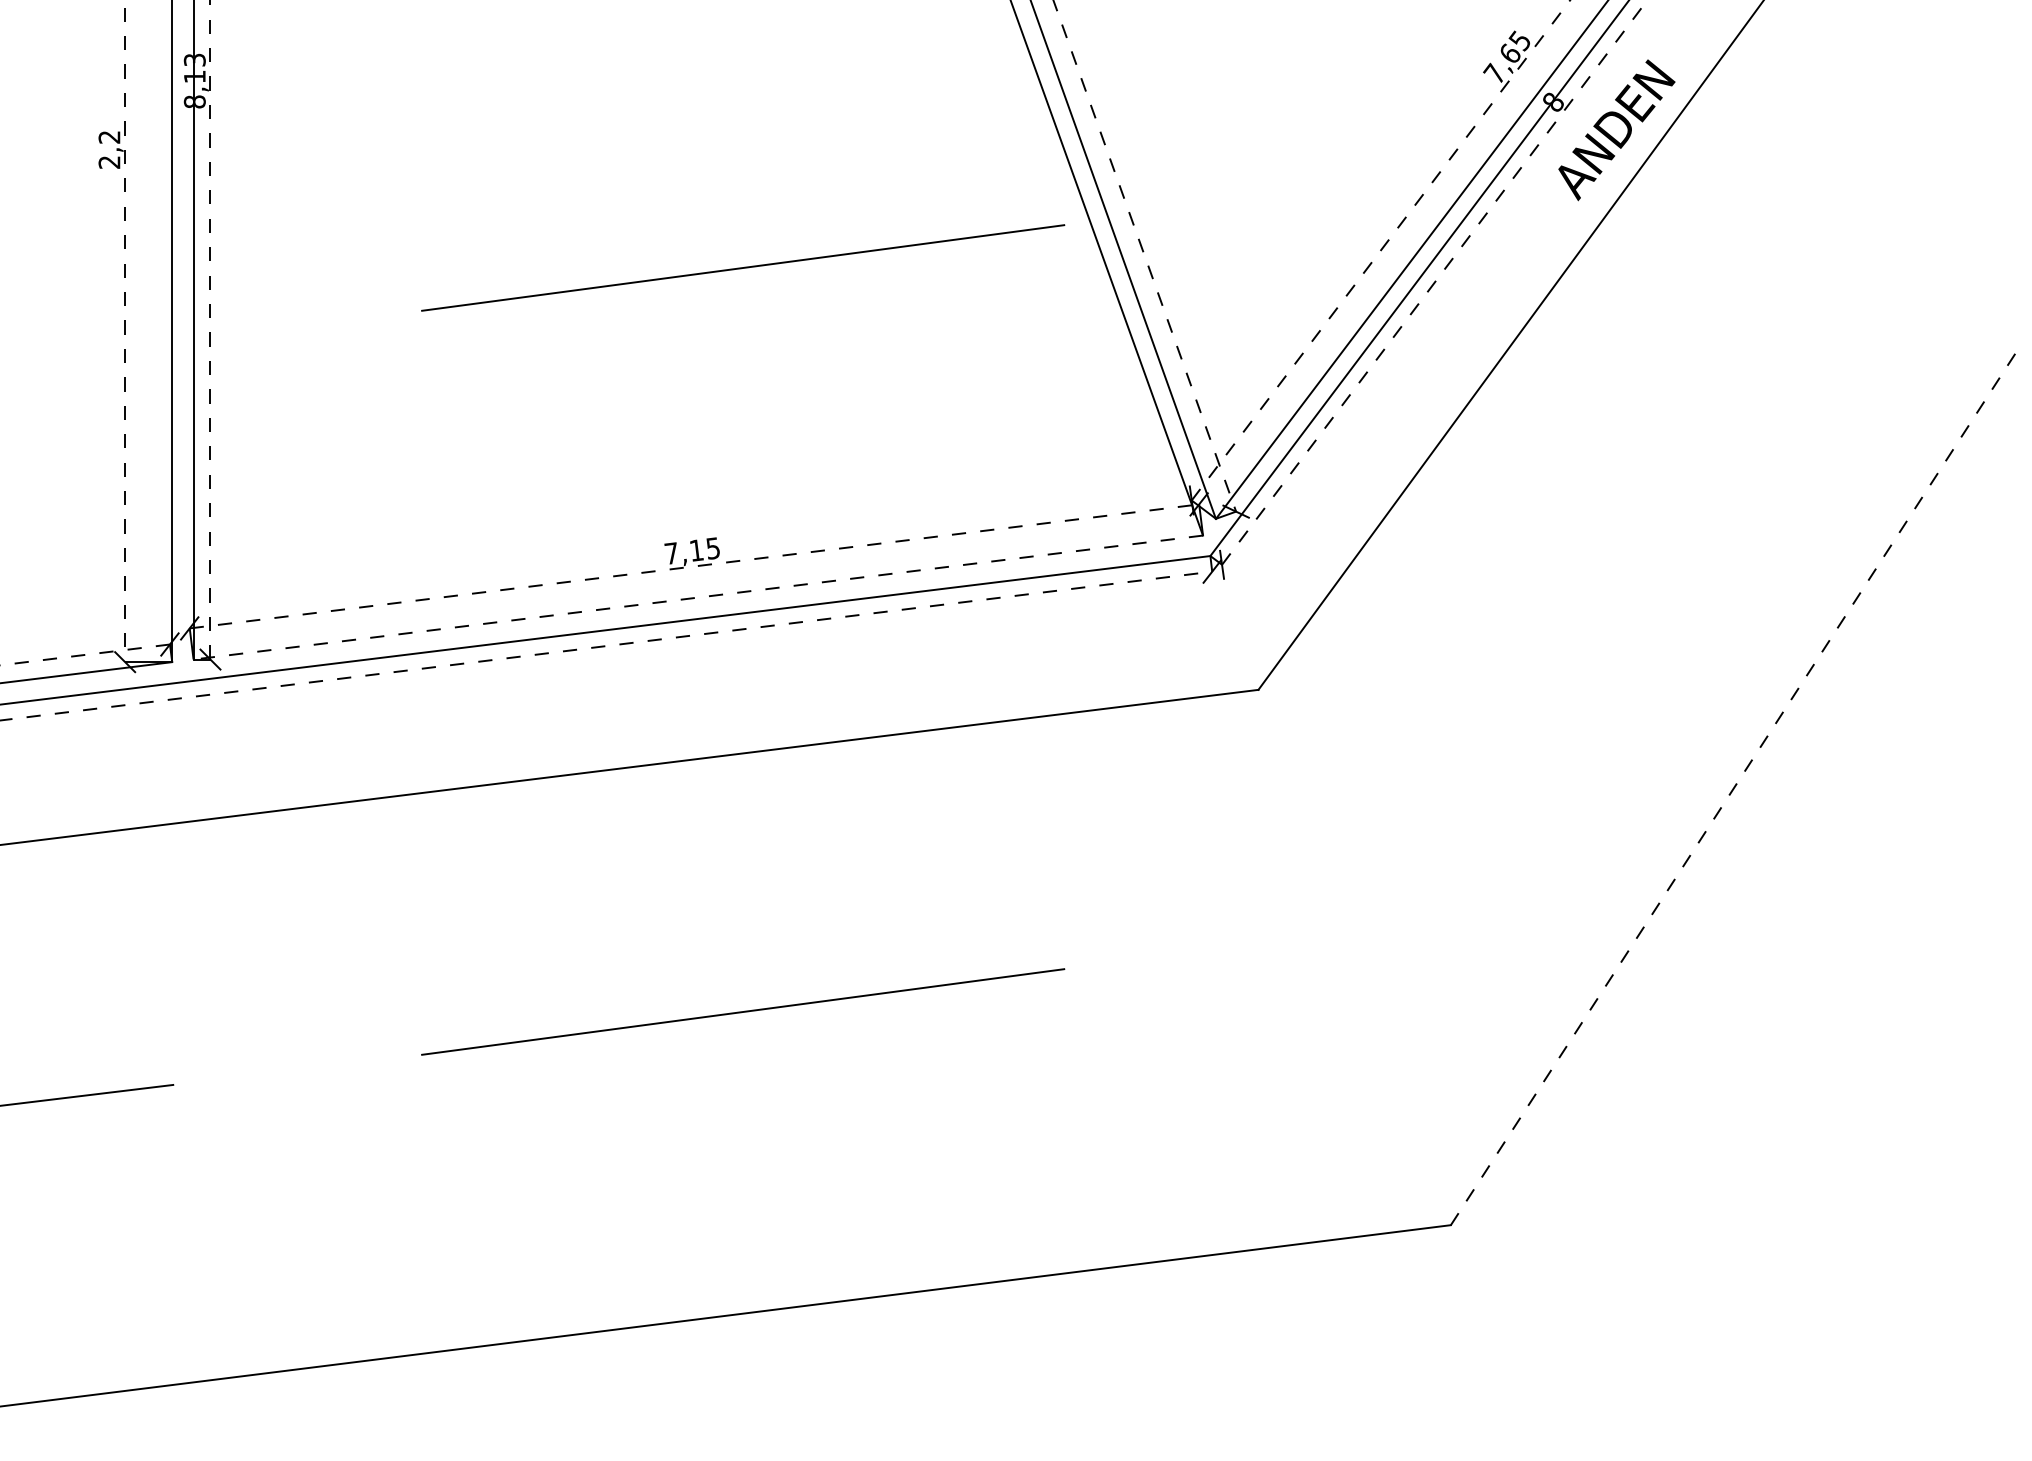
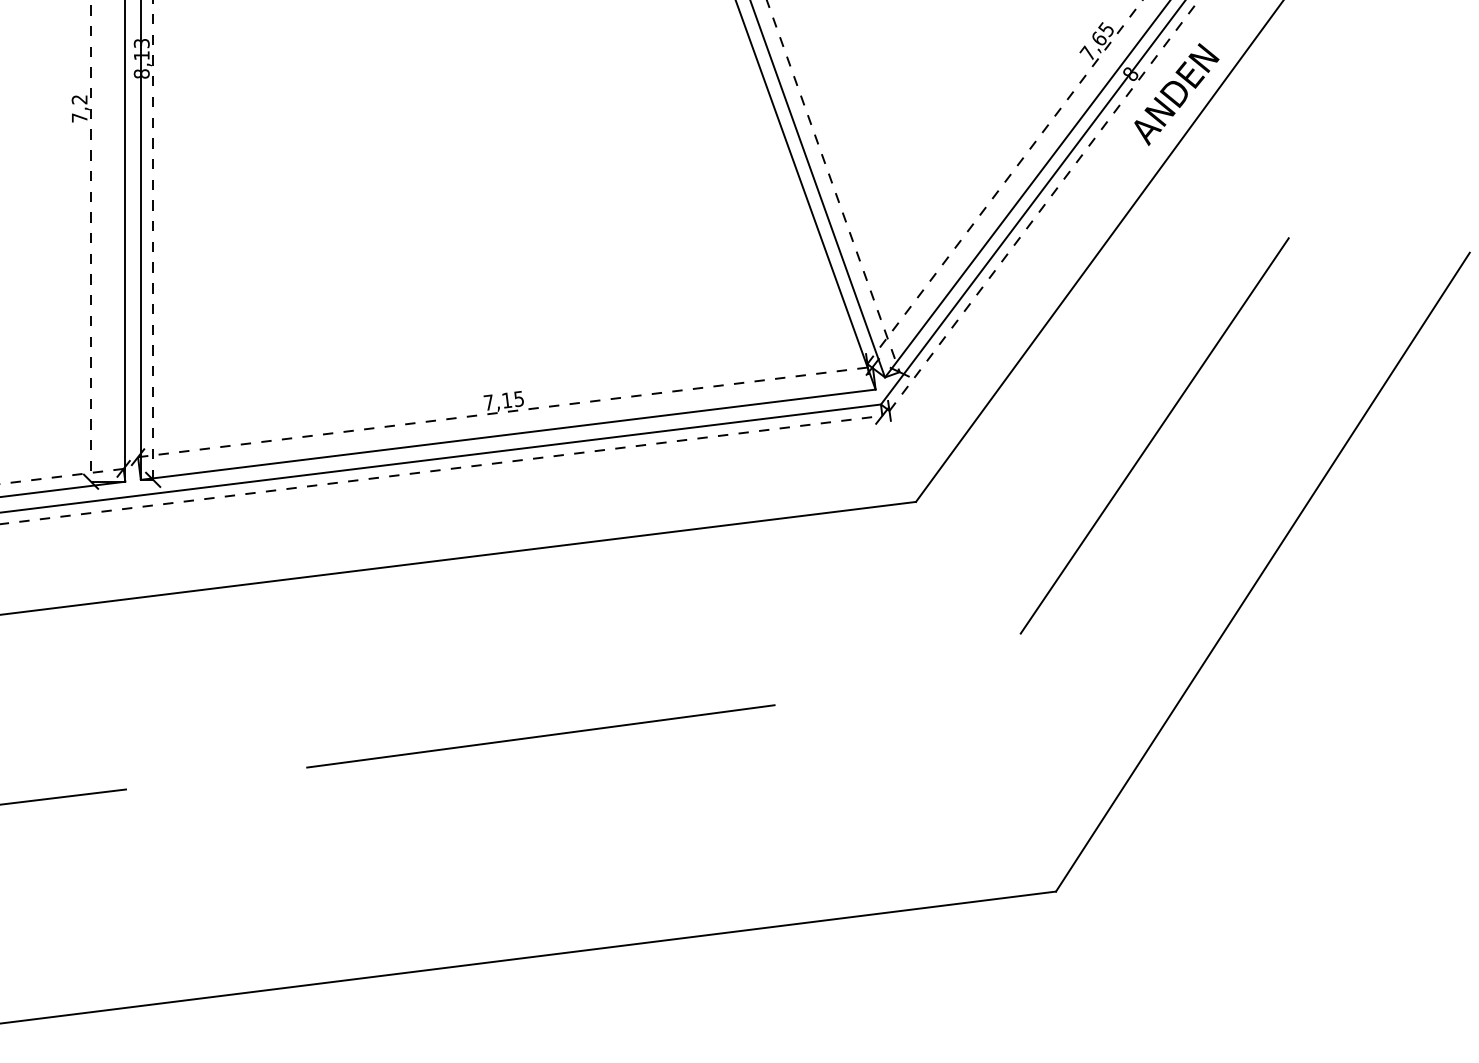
text: (109, 162) -> (79, 118), 2,2 -> 7,2
line: (743, 267) -> (541, 194), removed
line: (698, 597) -> (508, 434), dashed -> solid
line: (1586, 598) -> (1154, 435), added
line: (1735, 786) -> (1263, 572), dashed -> solid

